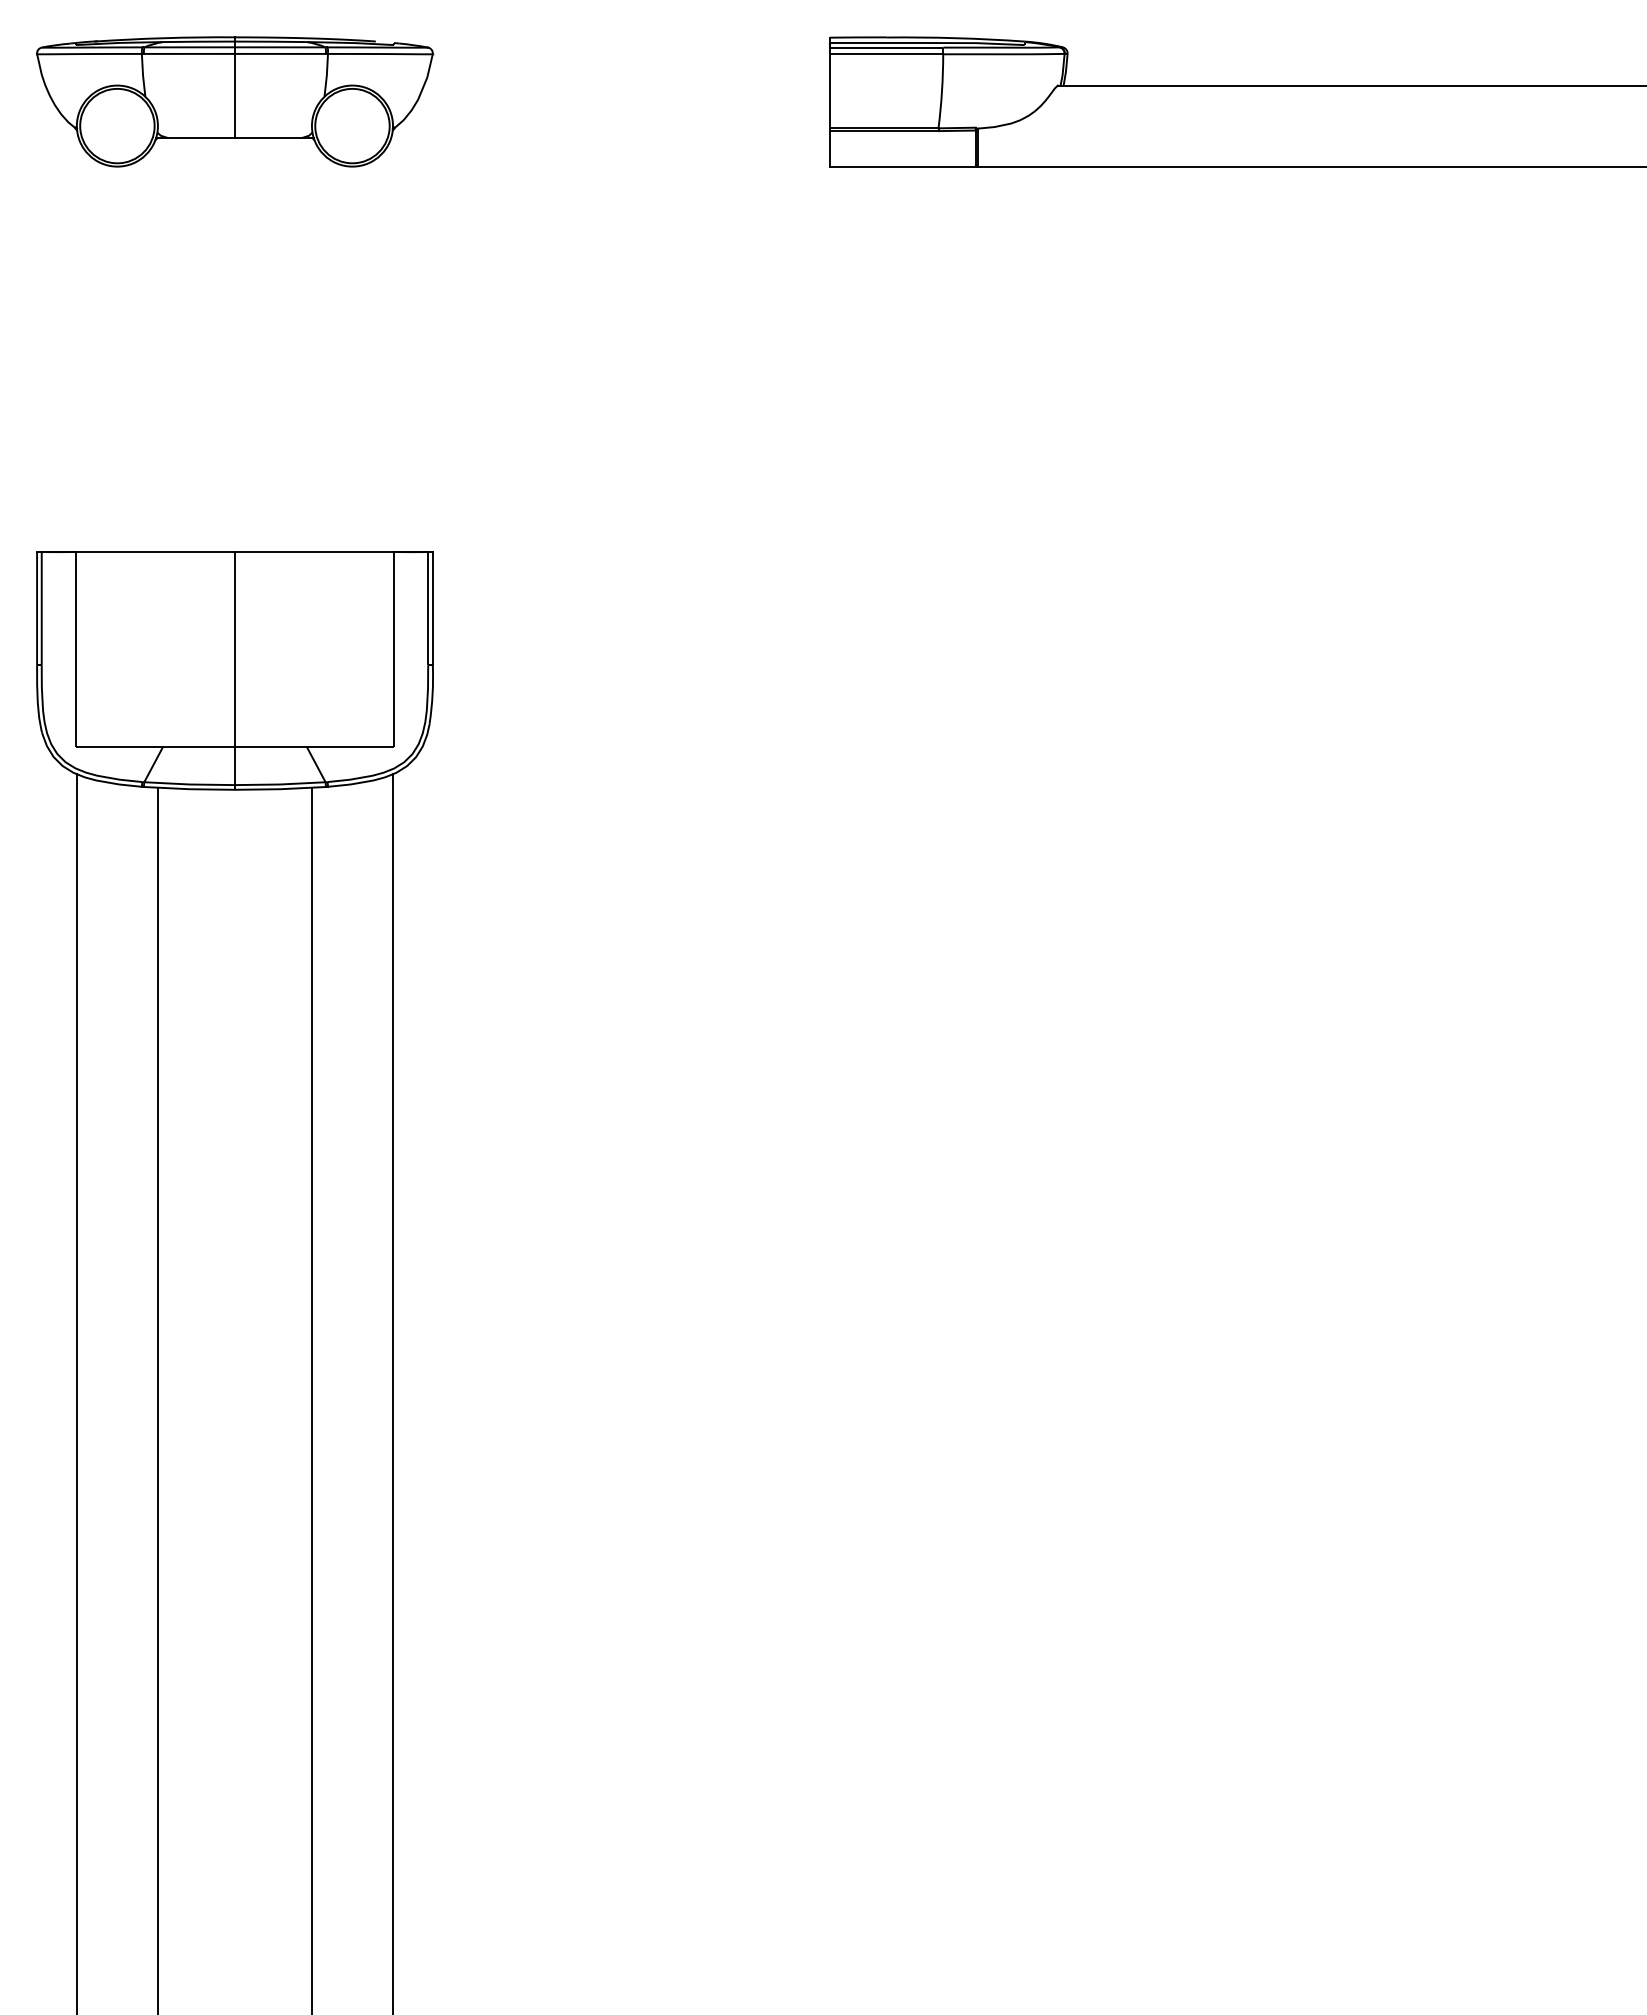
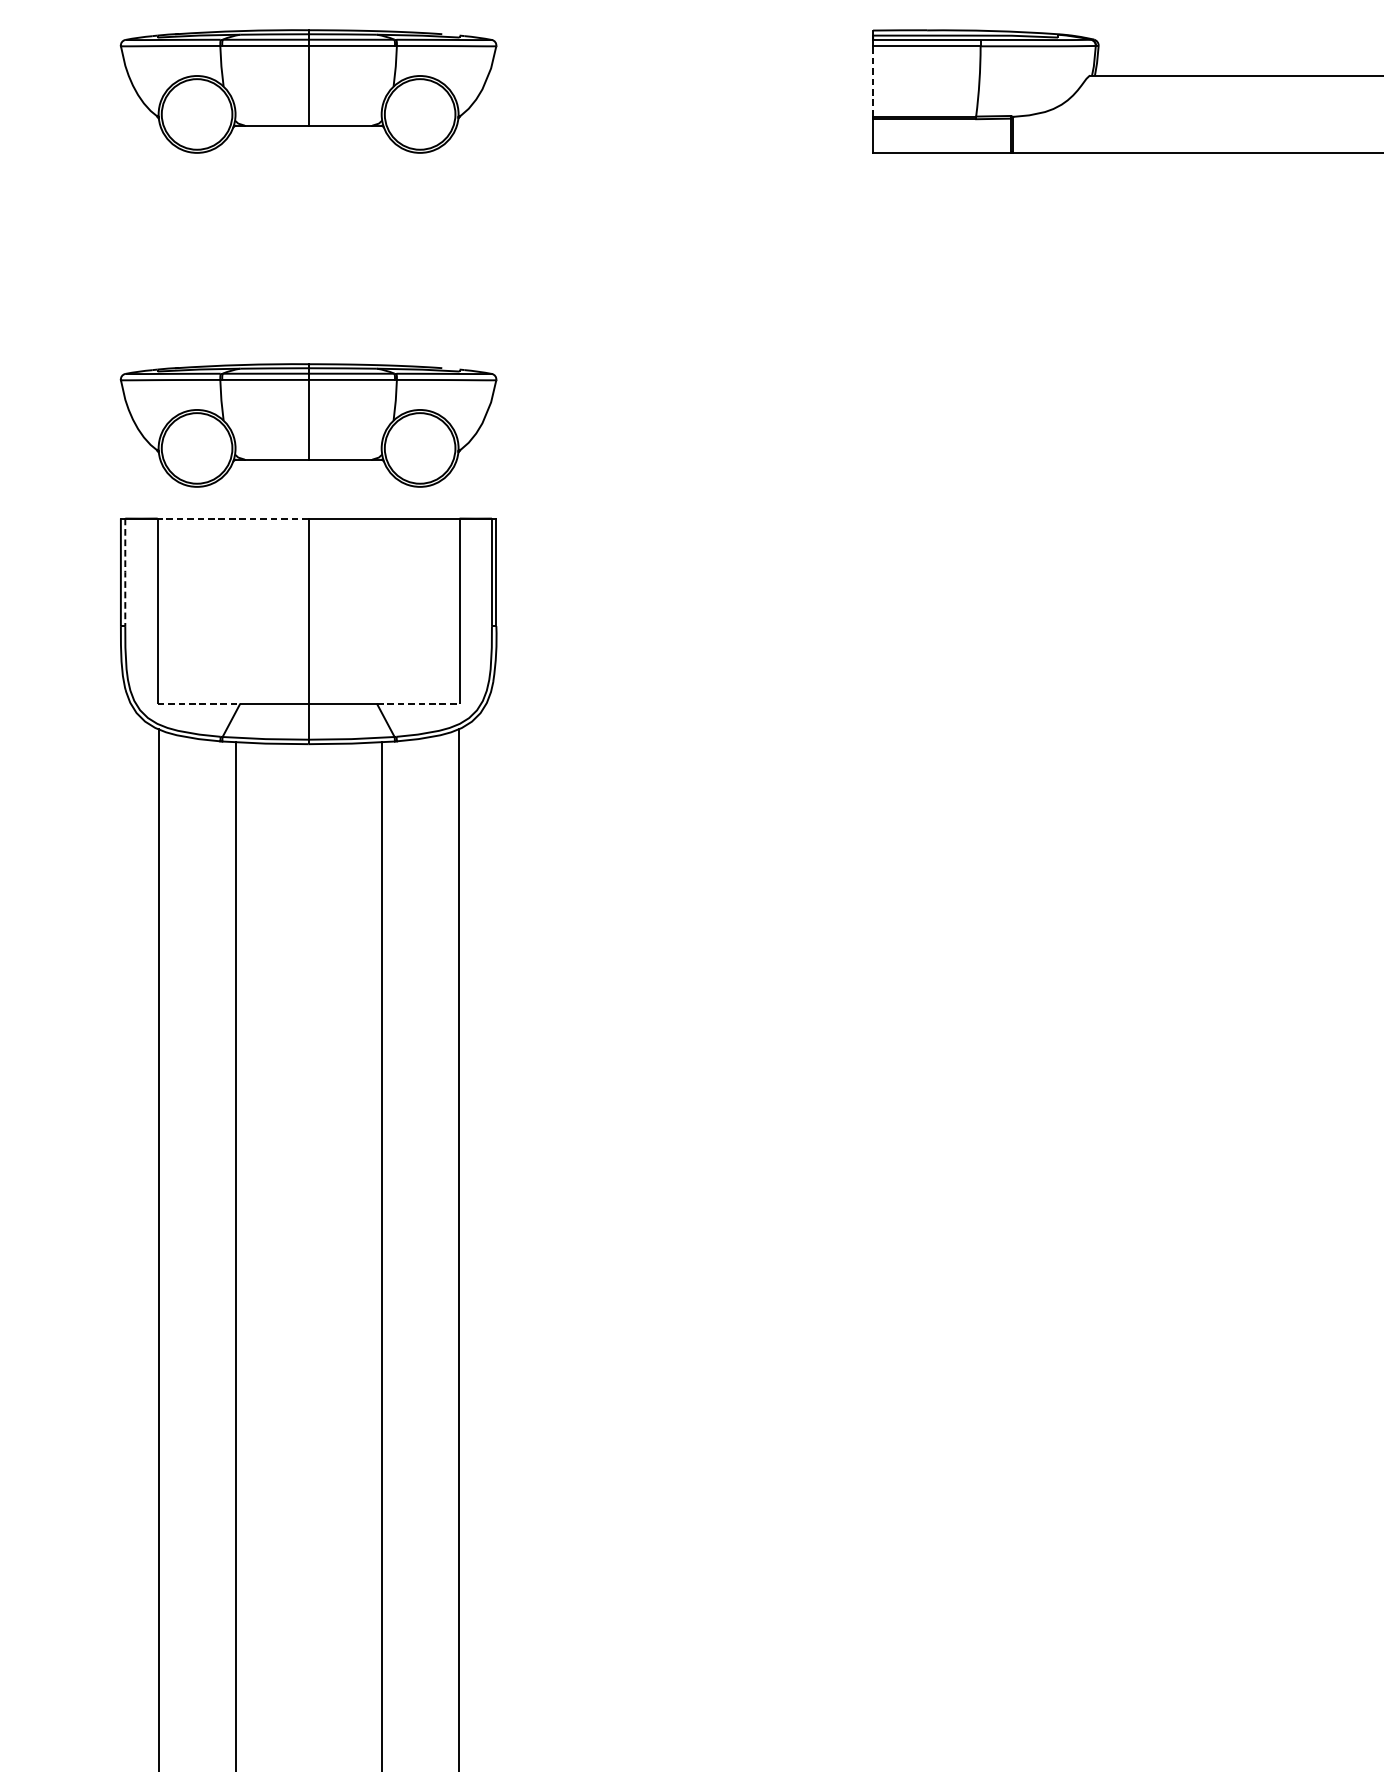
line: (829, 90) -> (872, 80), solid -> dashed
part: (235, 453) -> (309, 425), added
line: (155, 552) -> (233, 519), solid -> dashed
line: (41, 608) -> (125, 572), solid -> dashed
line: (120, 747) -> (200, 704), solid -> dashed
line: (351, 747) -> (419, 704), solid -> dashed

